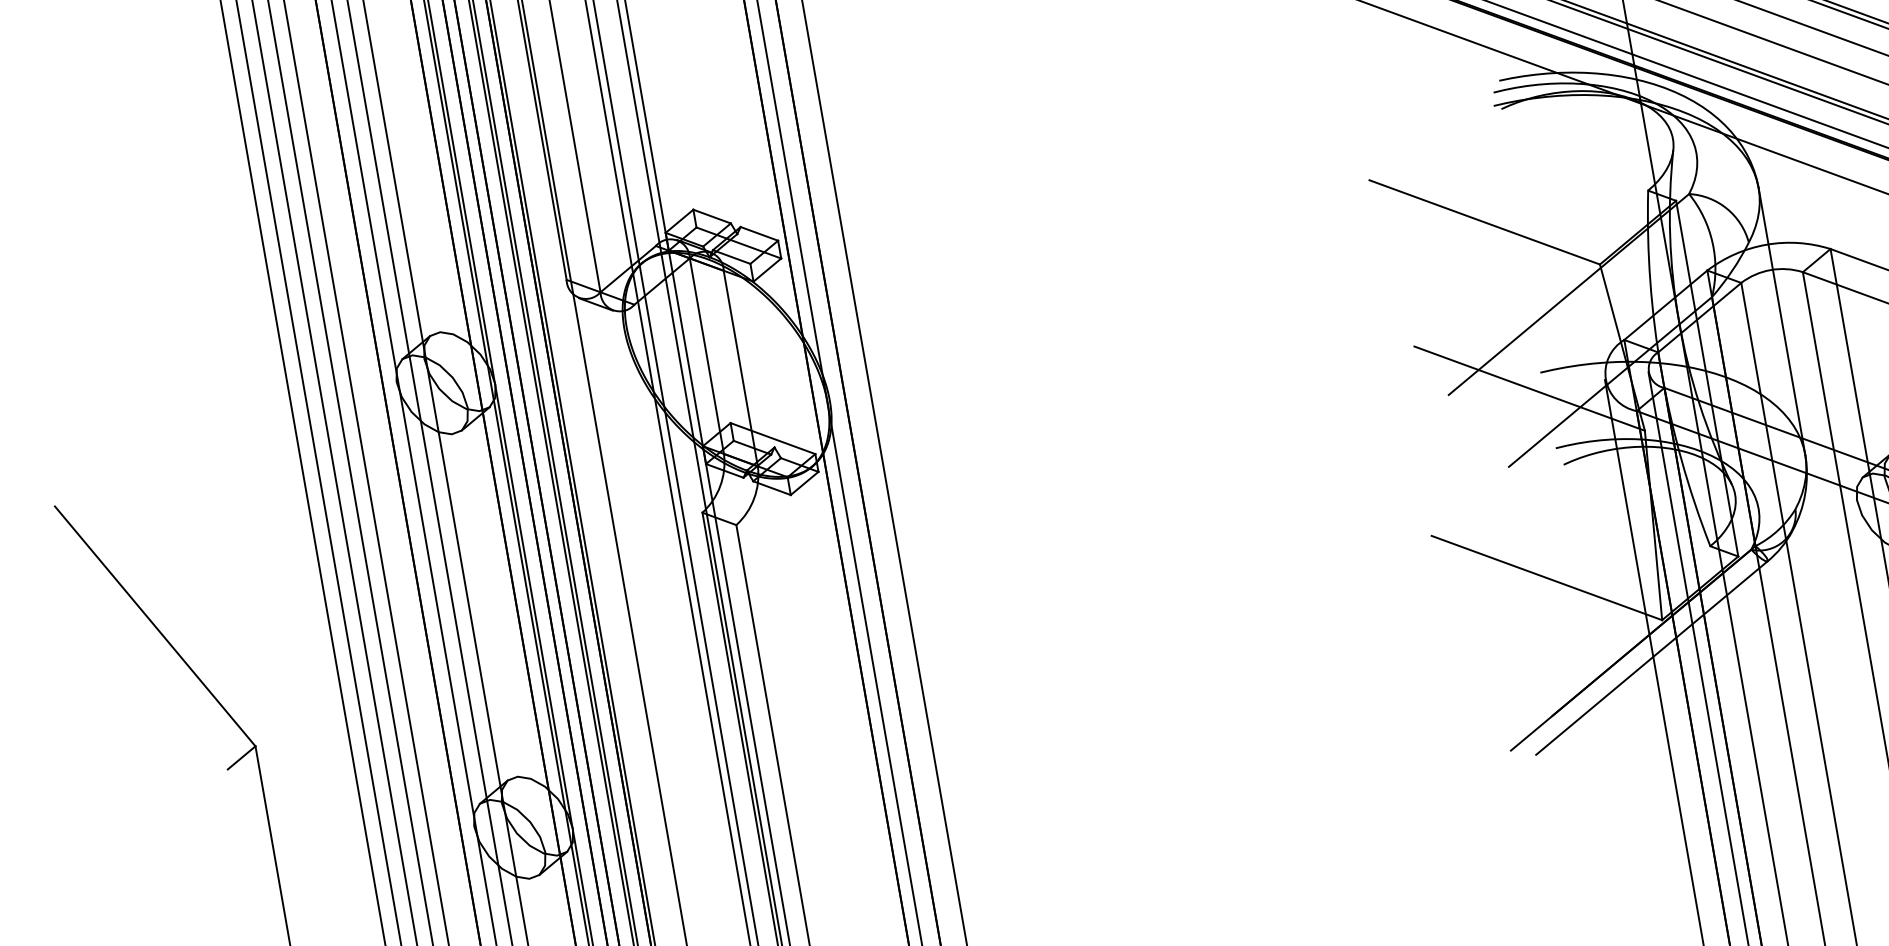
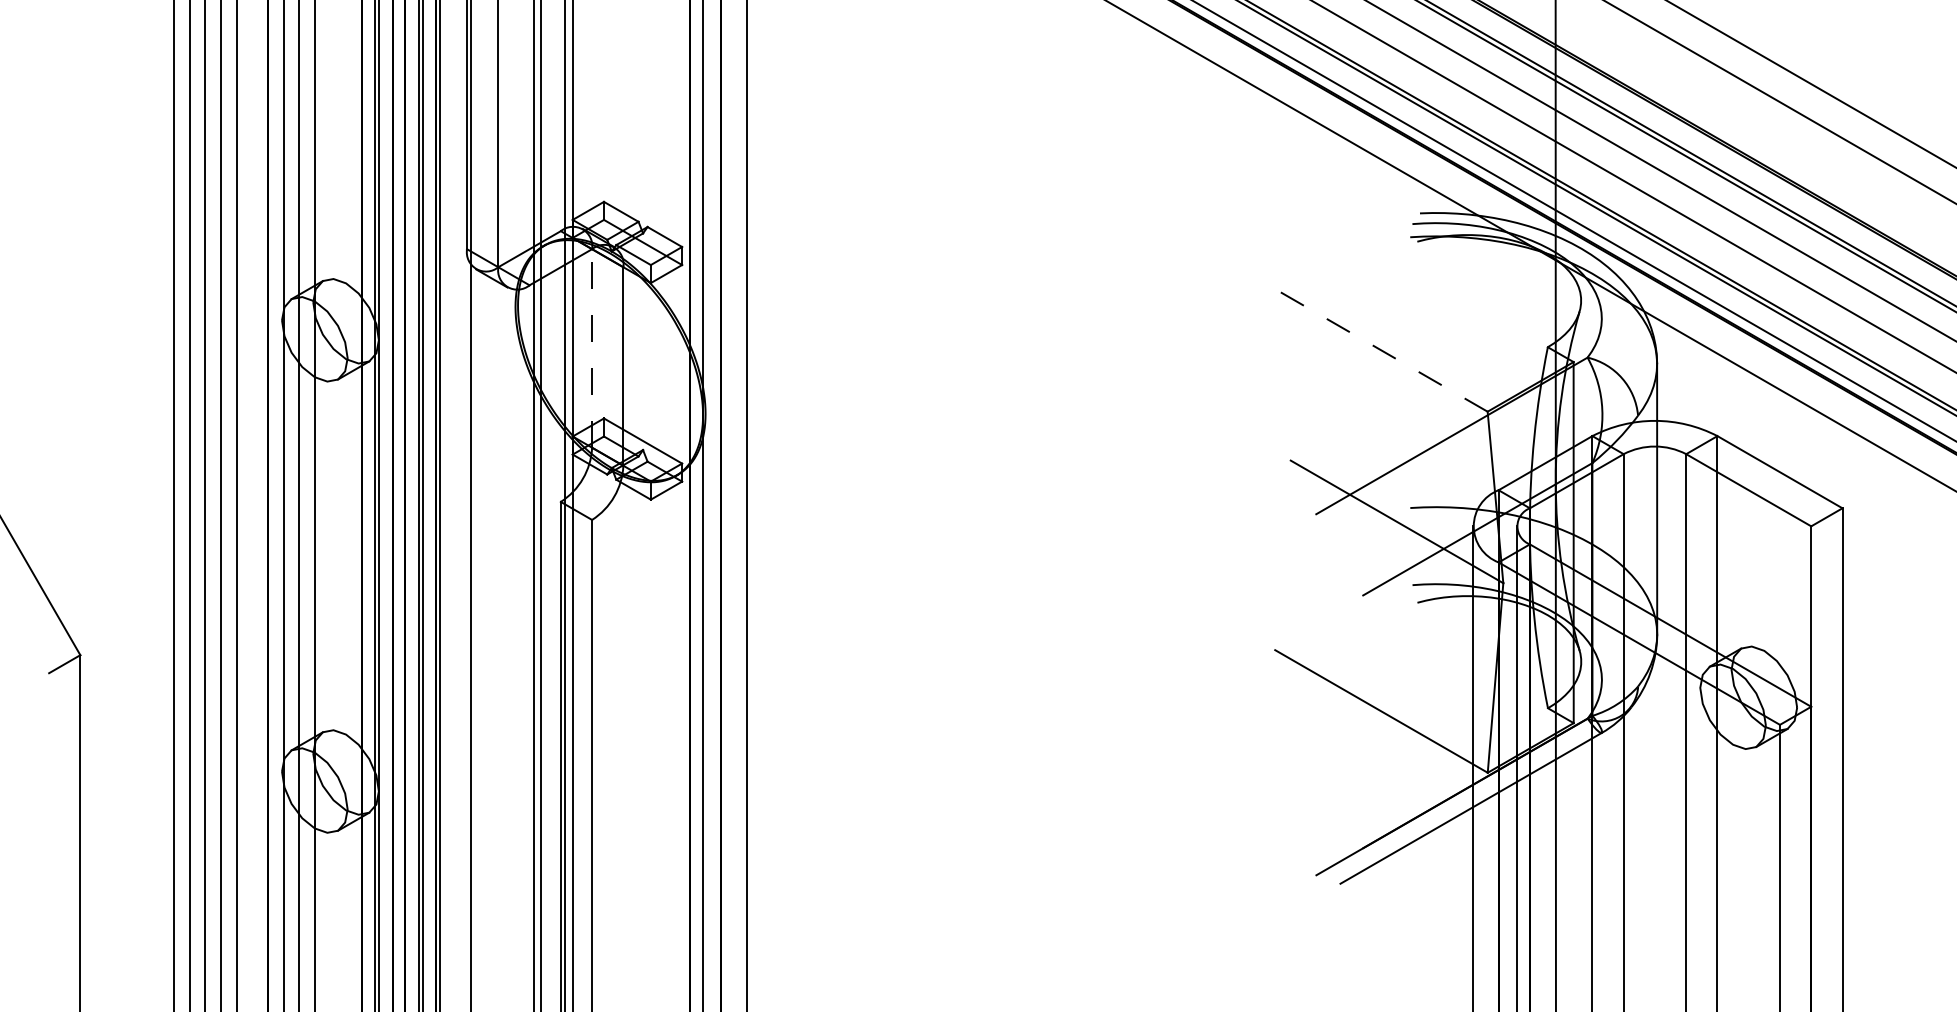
line: (1484, 222) -> (1381, 350), solid -> dashed
line: (707, 355) -> (592, 347), solid -> dashed

